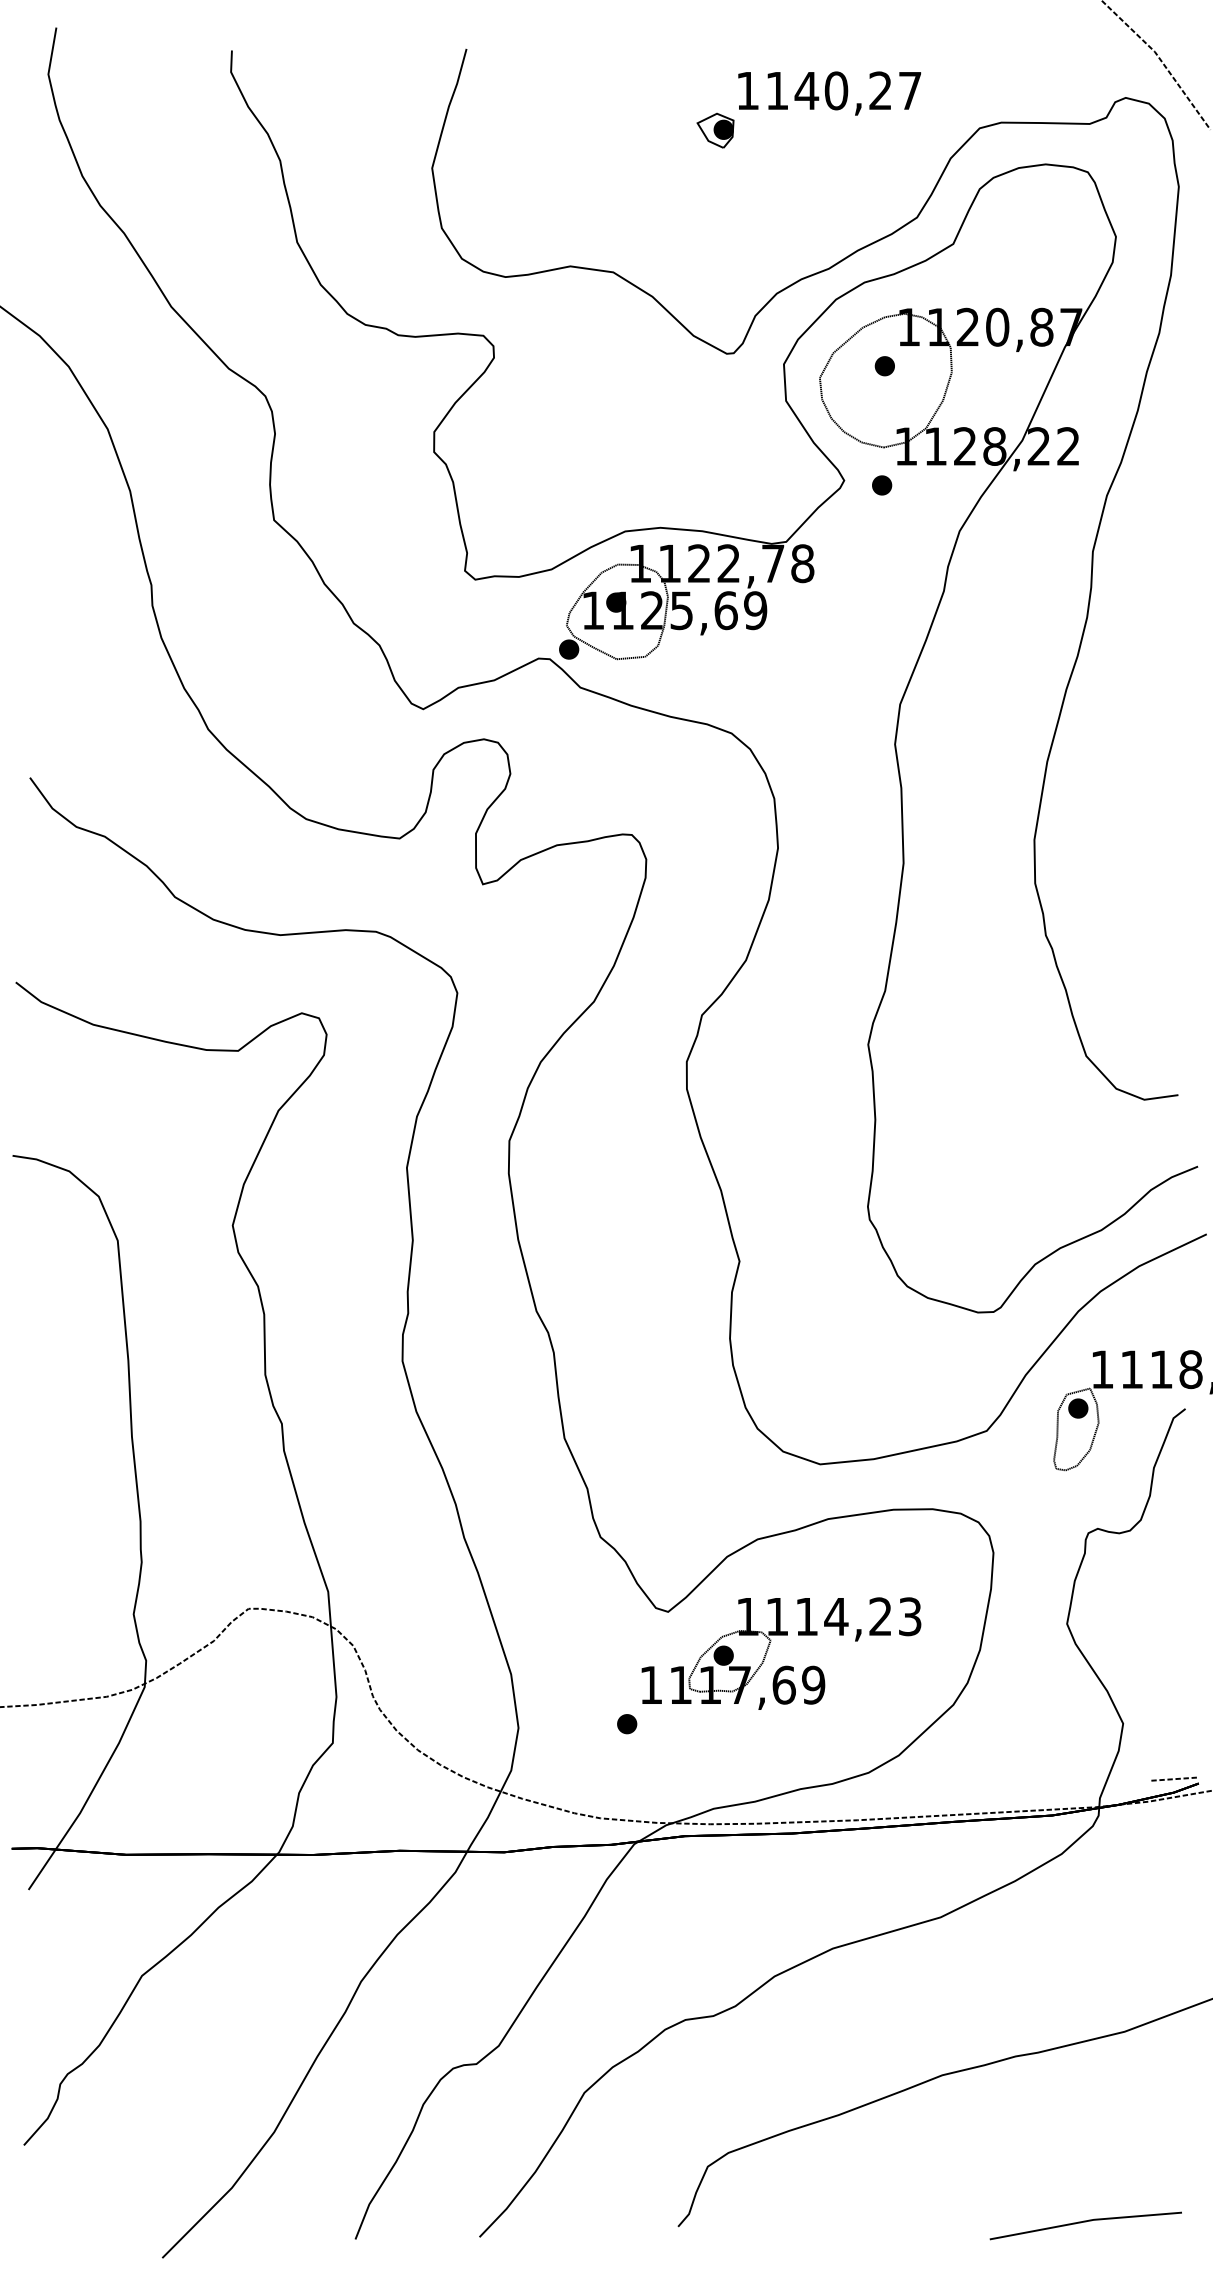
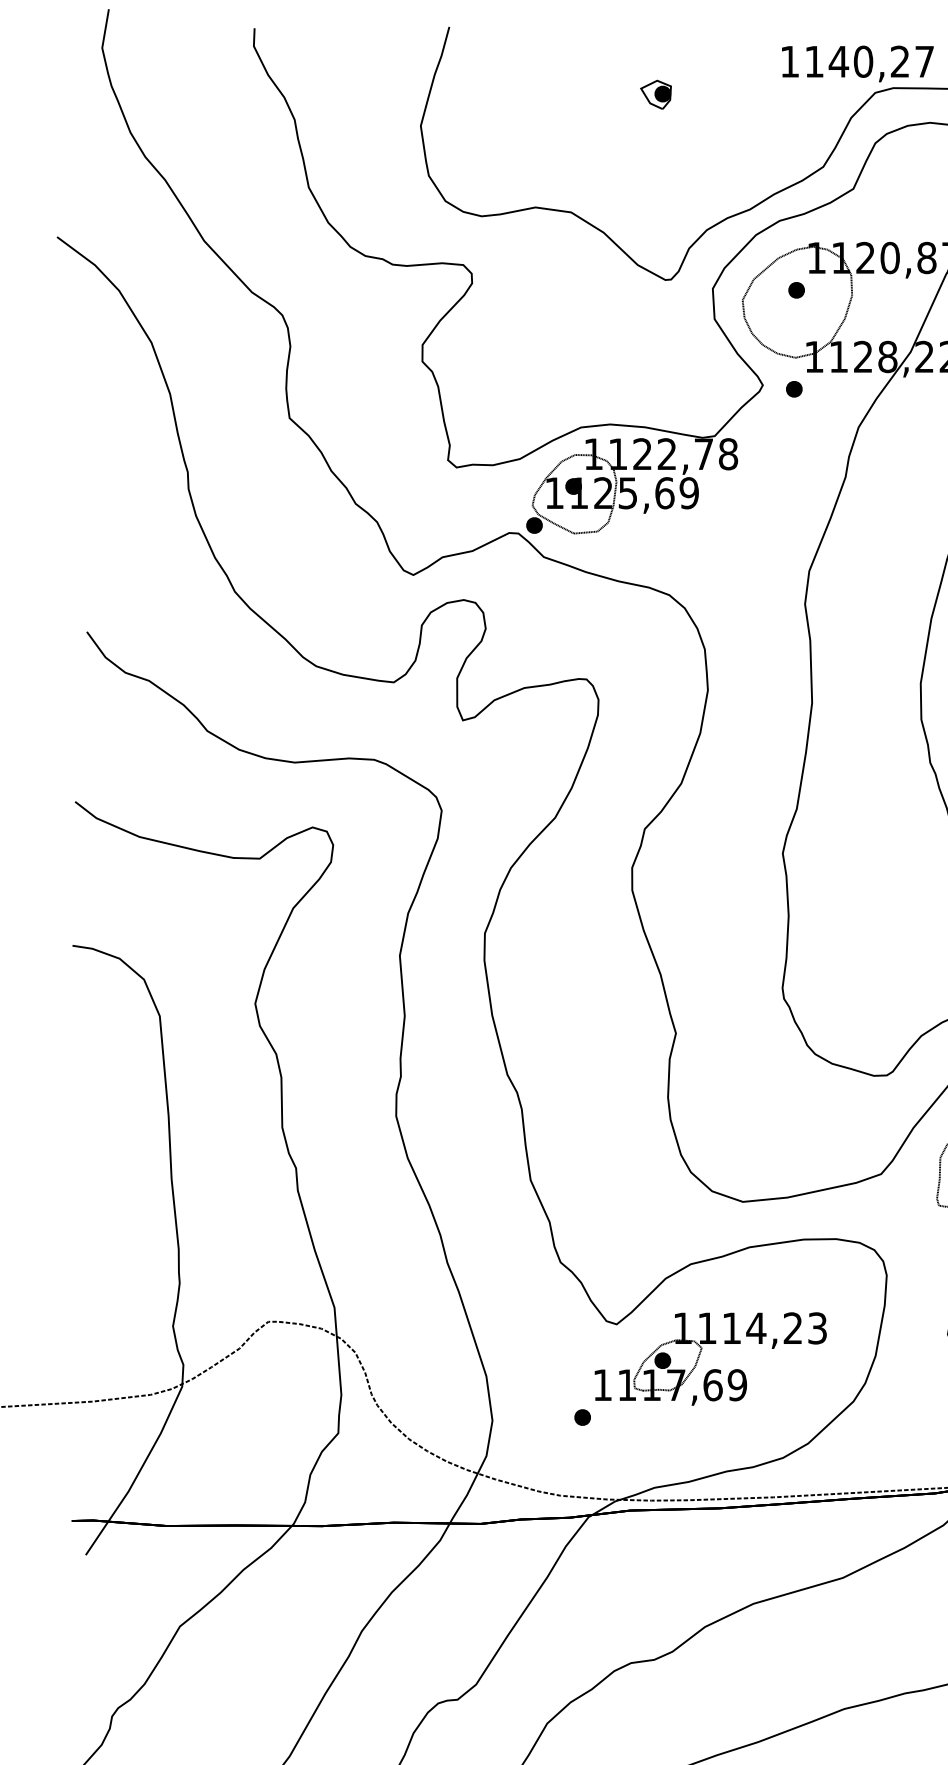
text: (829, 93) -> (857, 63), moved

